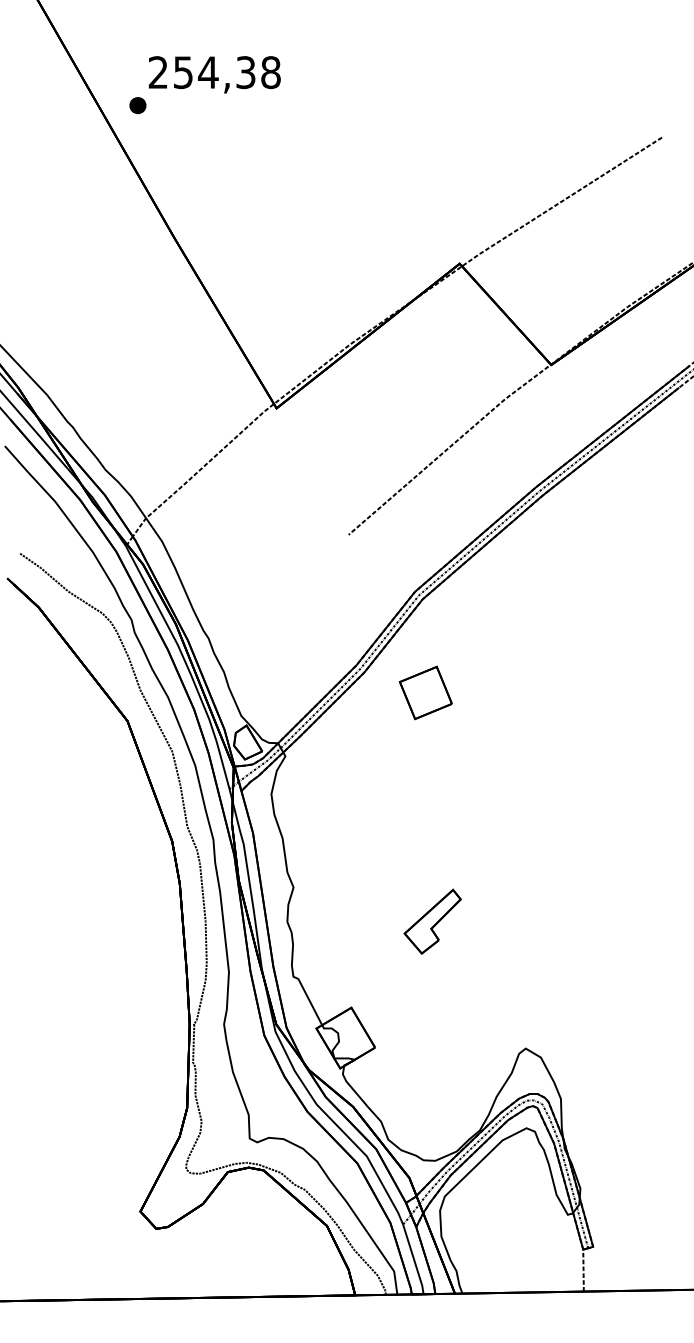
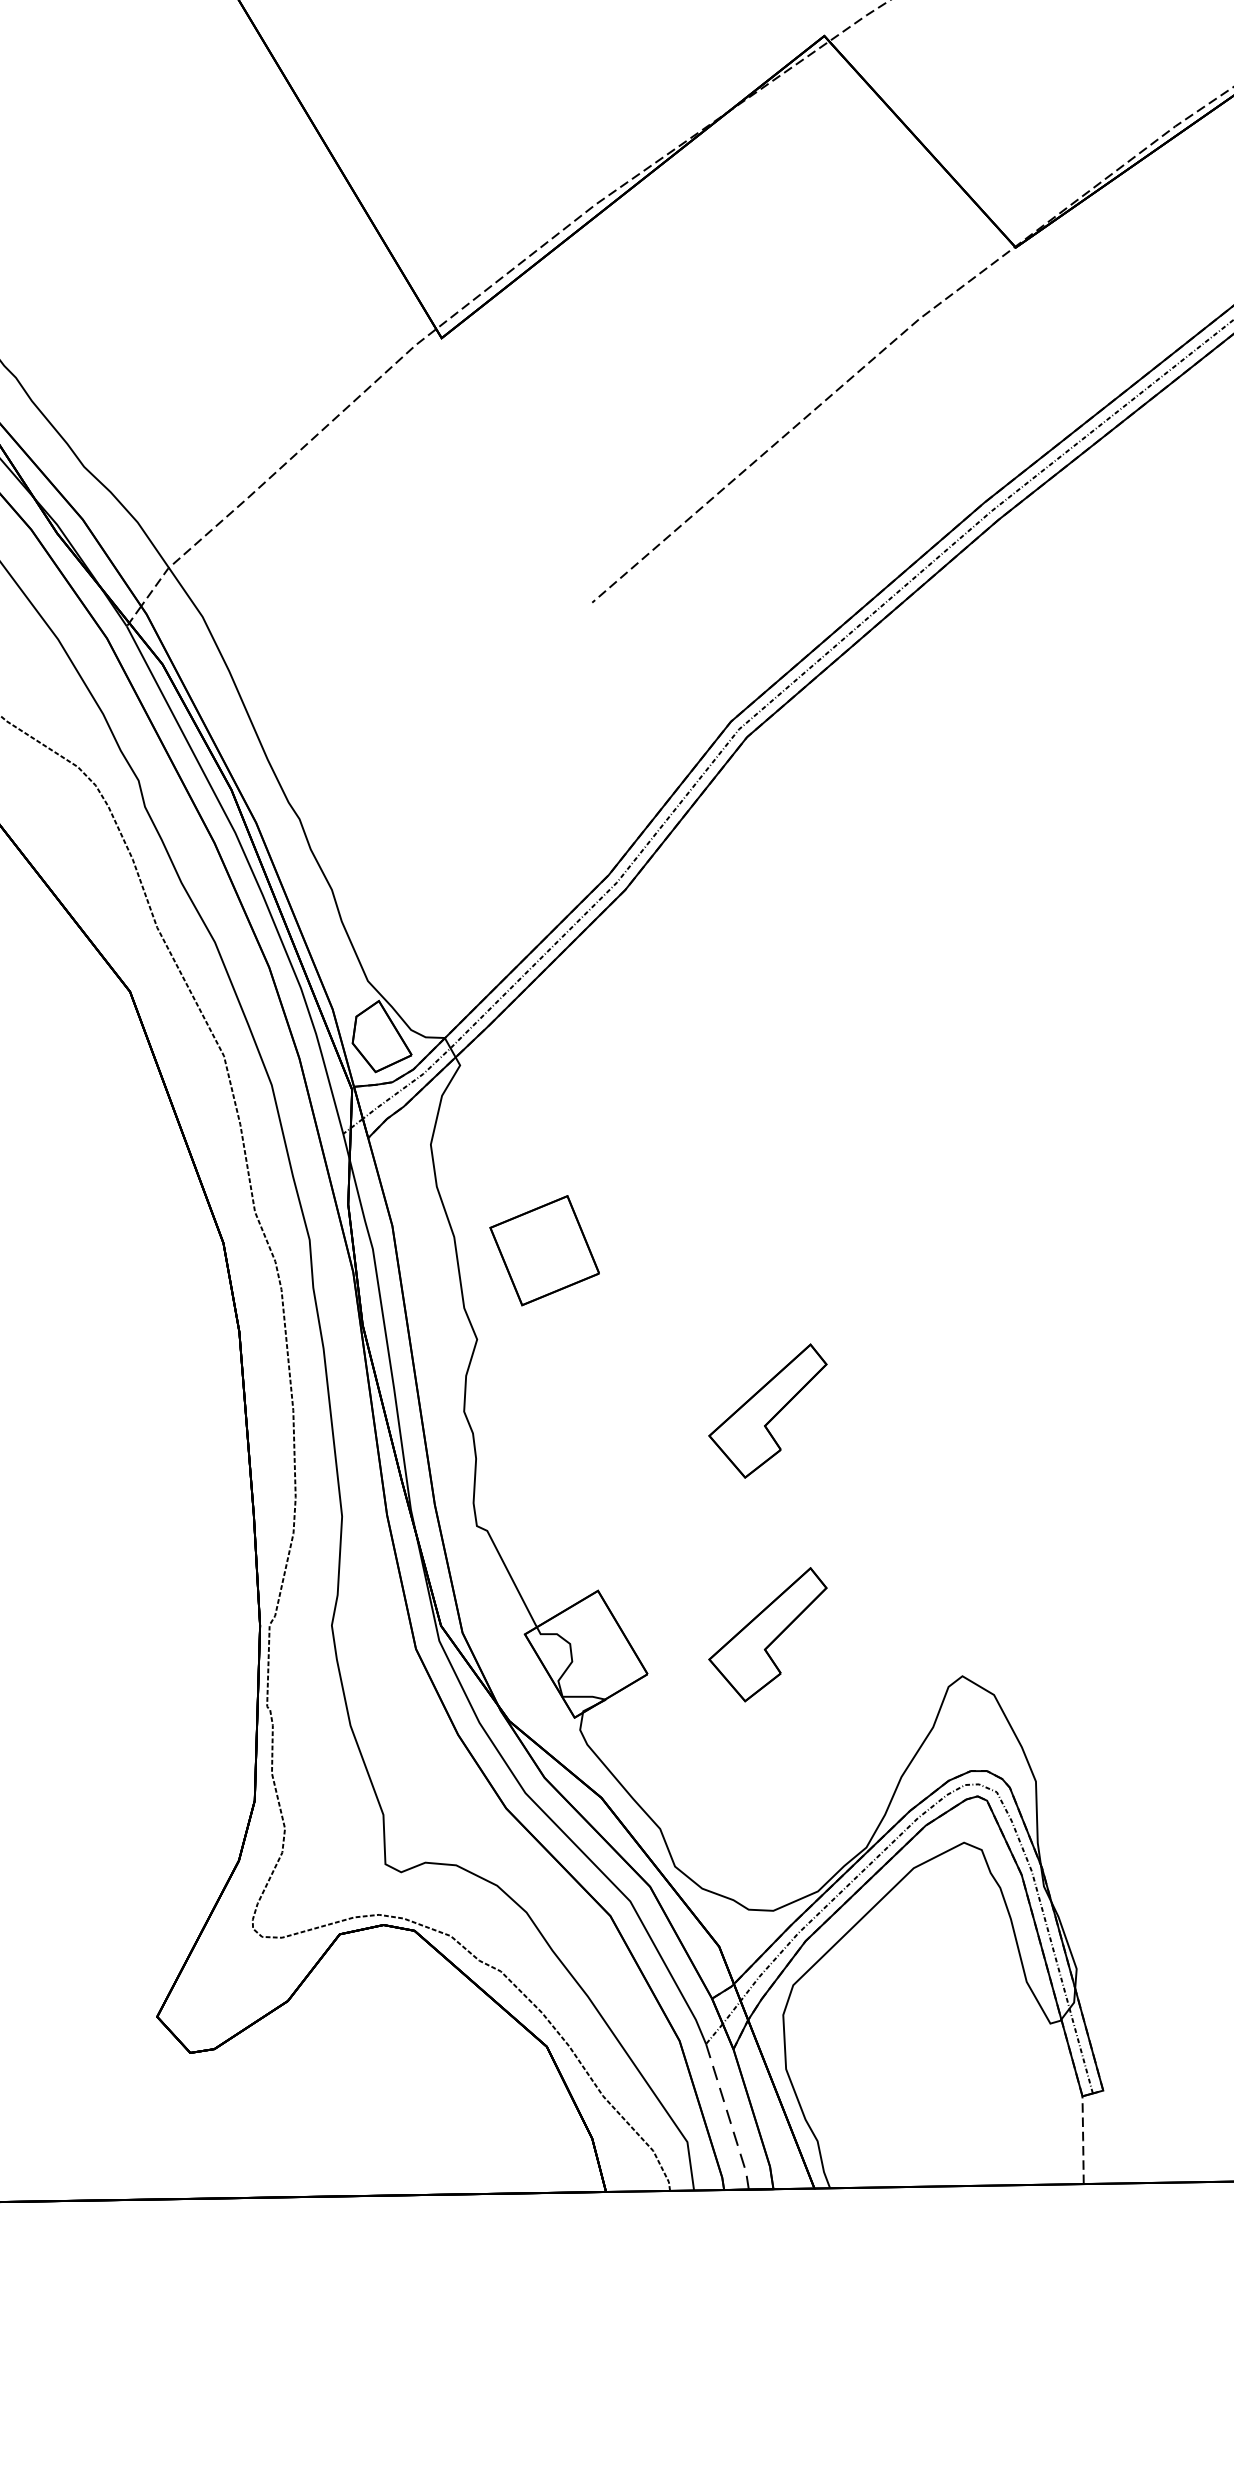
part: (425, 692) -> (543, 1249), moved
part: (432, 1028) -> (767, 1634), added
line: (414, 1260) -> (729, 2119), solid -> dashed

